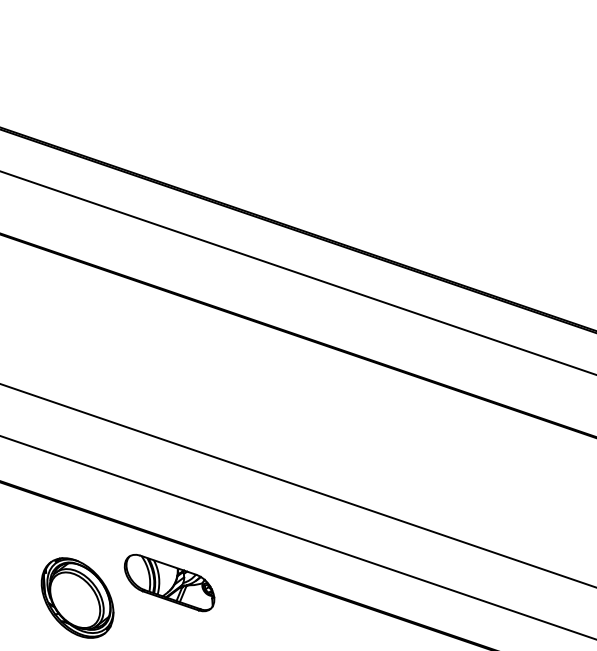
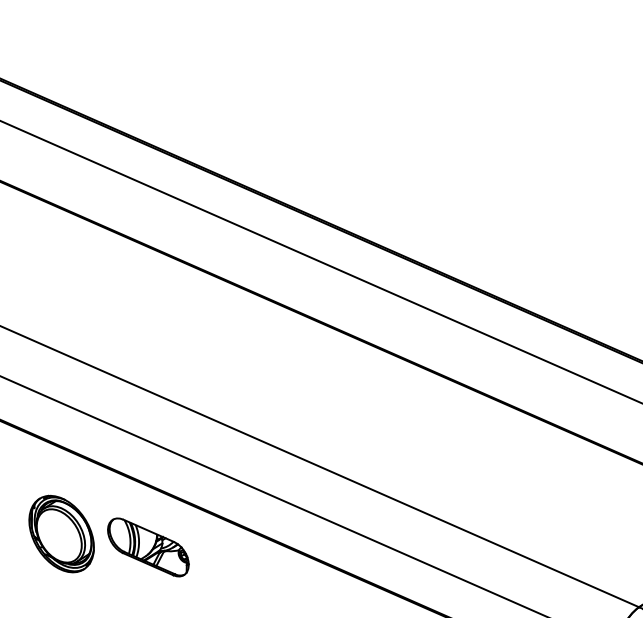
part: (169, 583) -> (148, 547), moved

